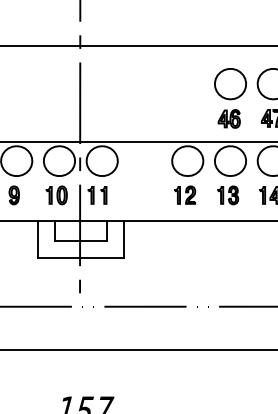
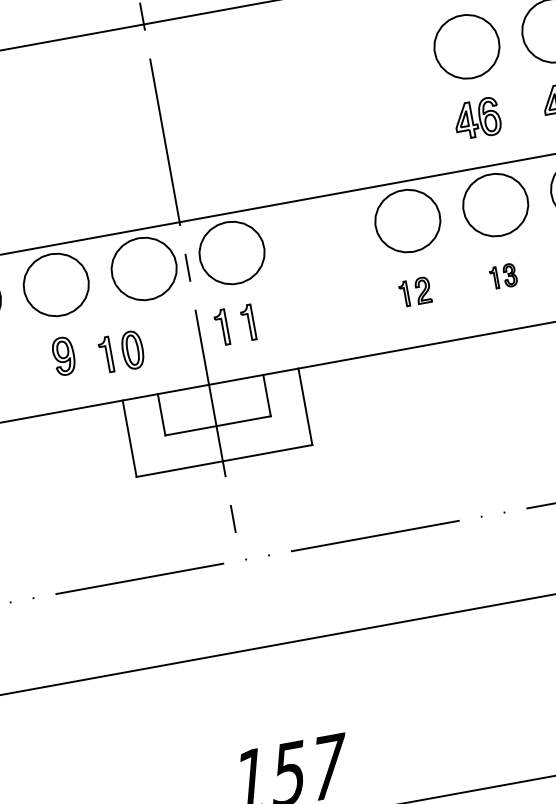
part: (185, 194) -> (415, 290), size x0.7
part: (56, 195) -> (121, 352), moved
part: (227, 195) -> (502, 276), size x0.6

